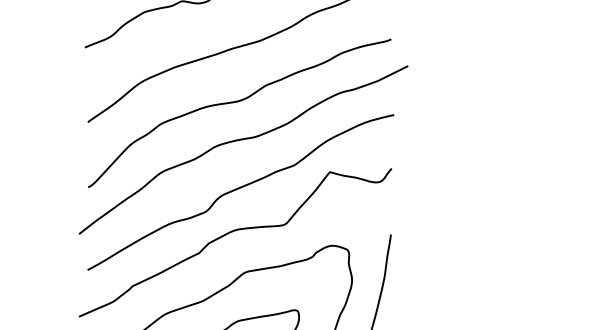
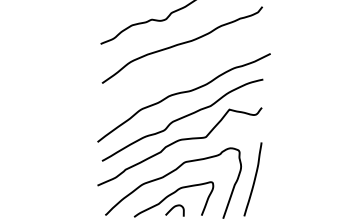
curve: (238, 103) -> (181, 73), removed

